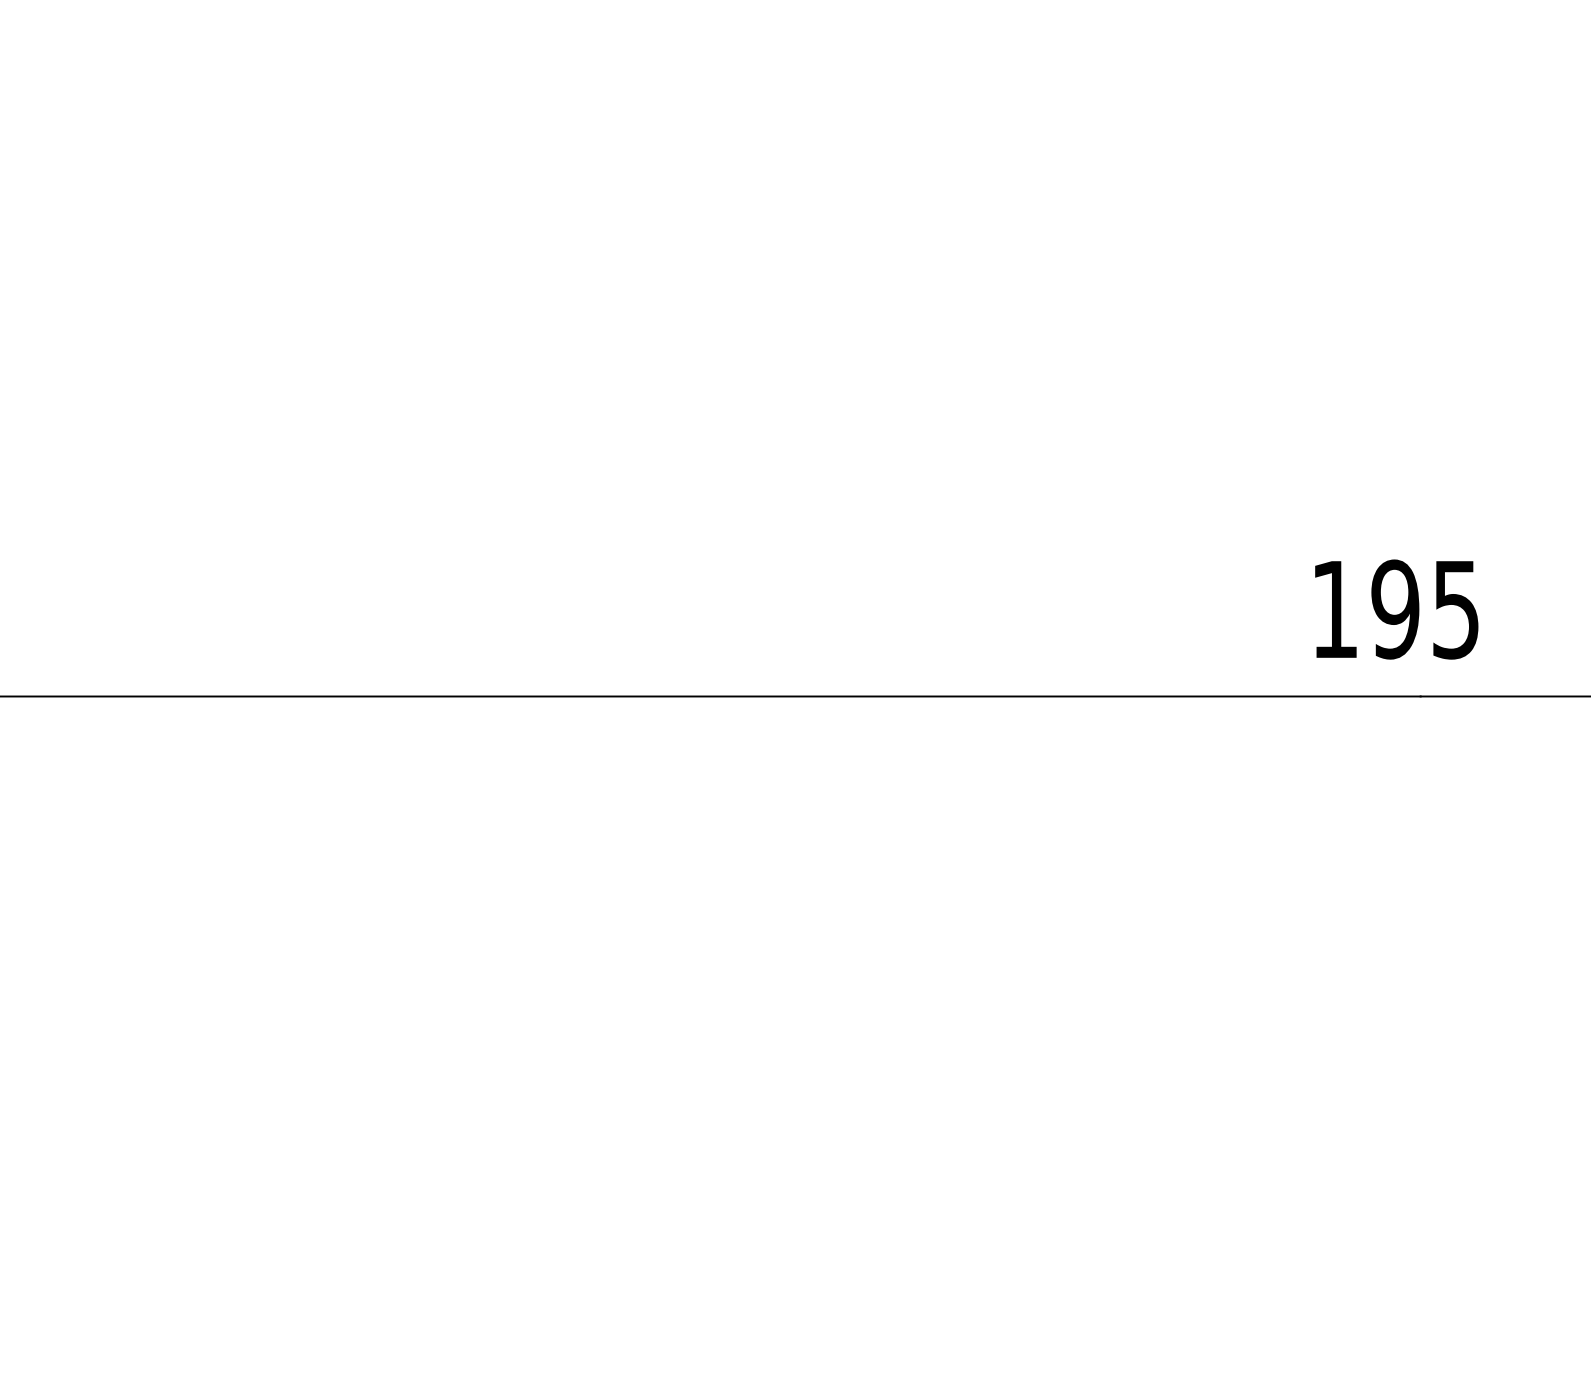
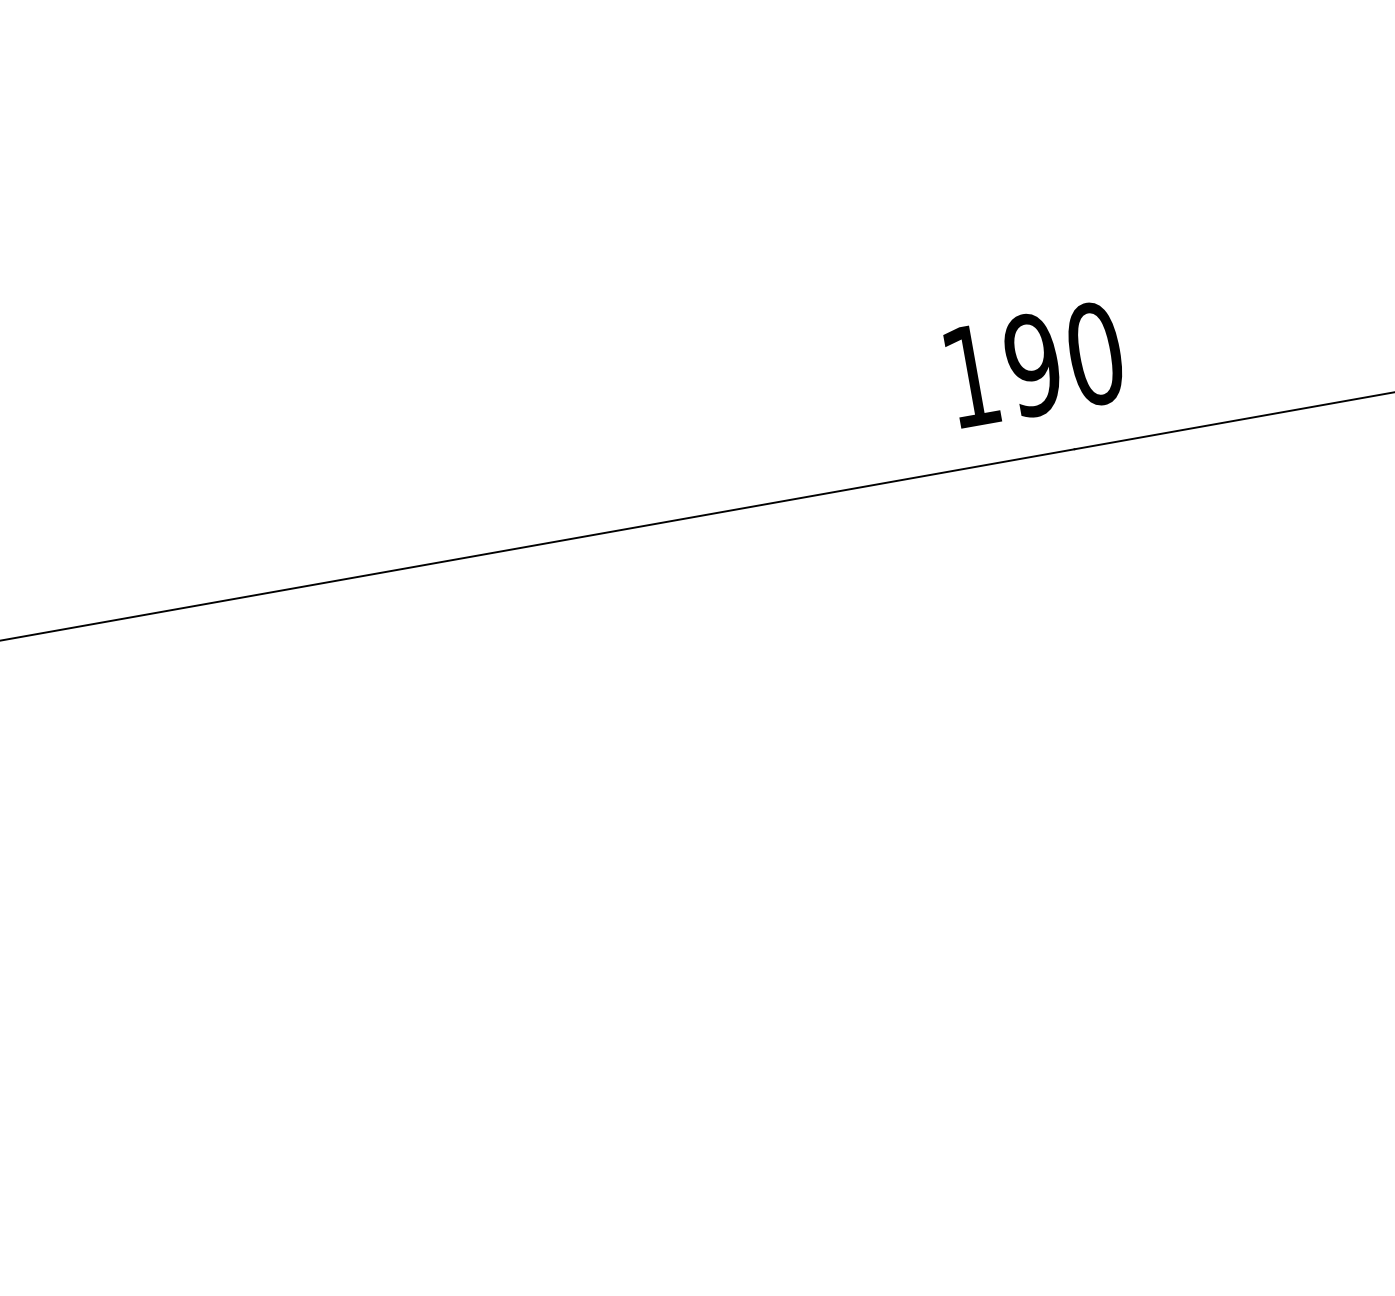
text: (1456, 609) -> (1095, 353), 195 -> 190

